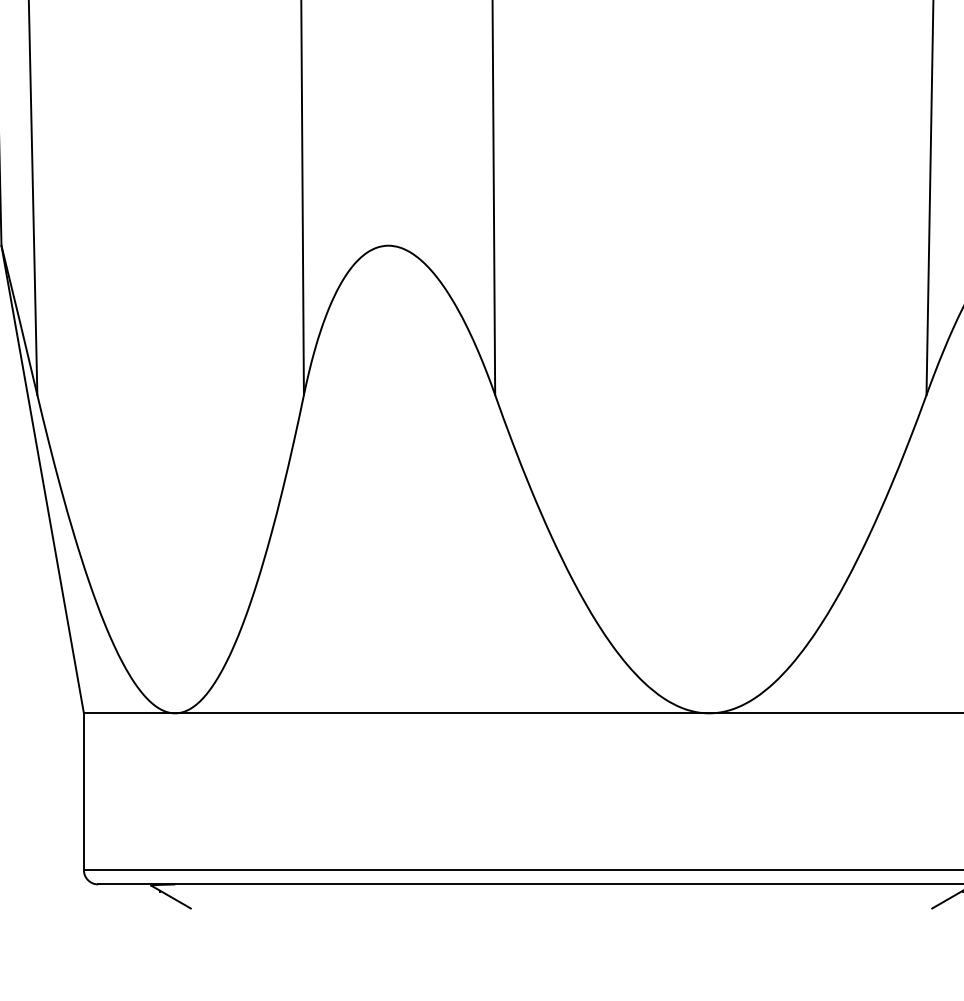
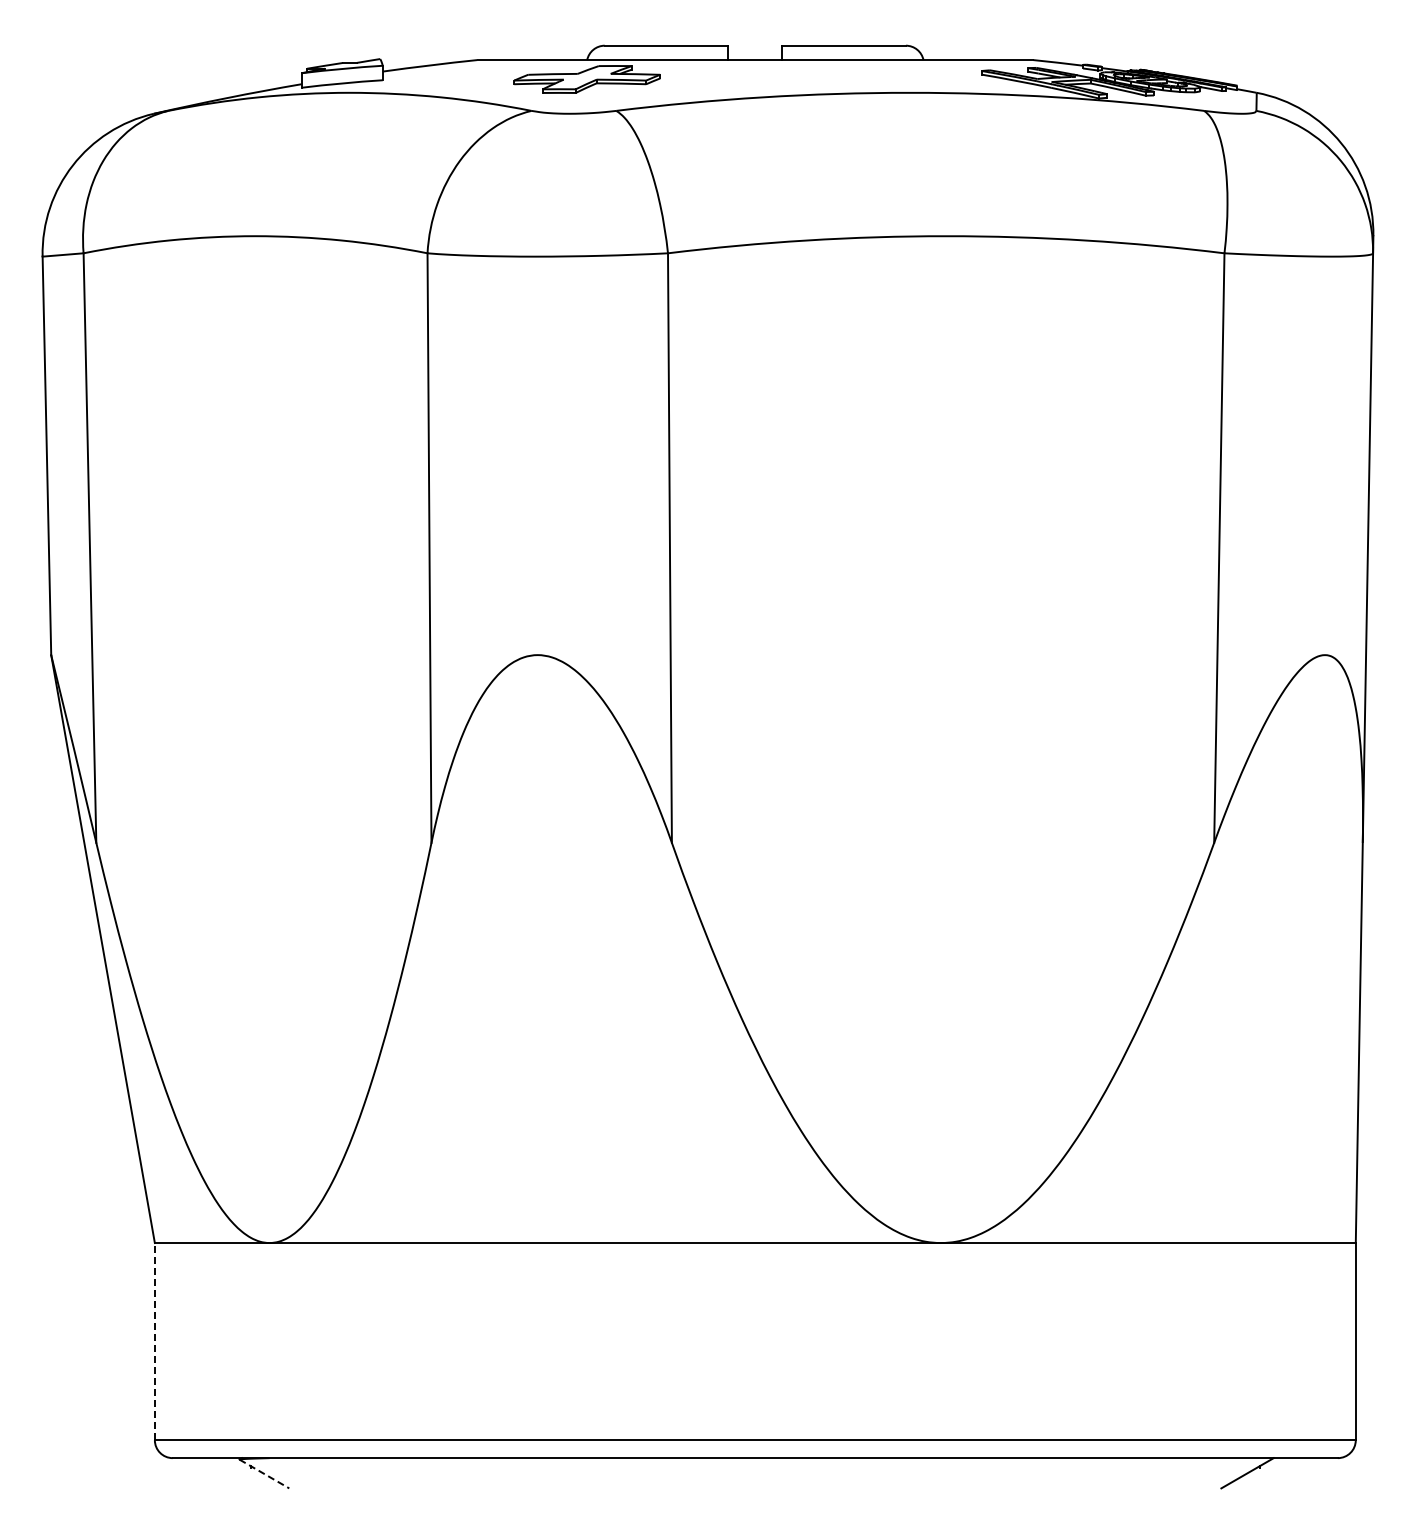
line: (83, 791) -> (154, 1341), solid -> dashed
line: (171, 897) -> (264, 1474), solid -> dashed

